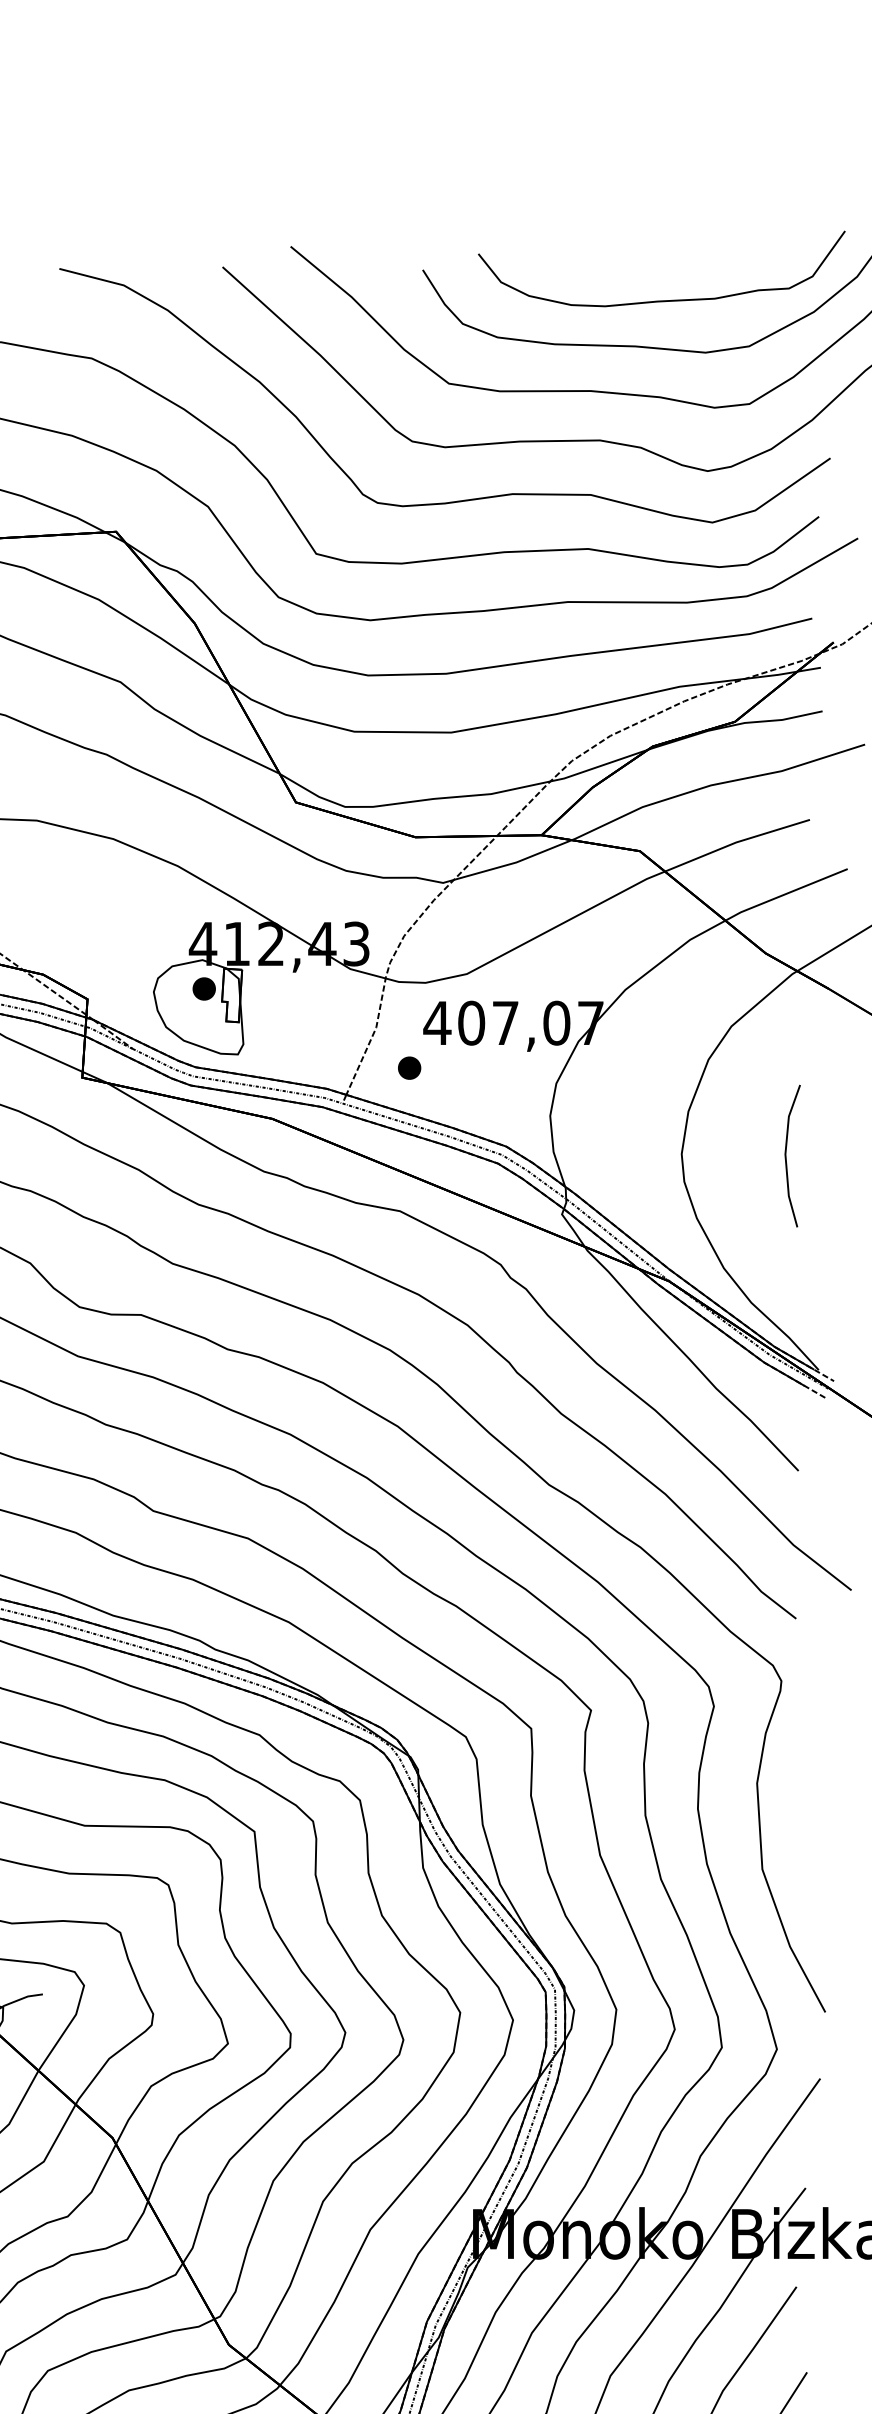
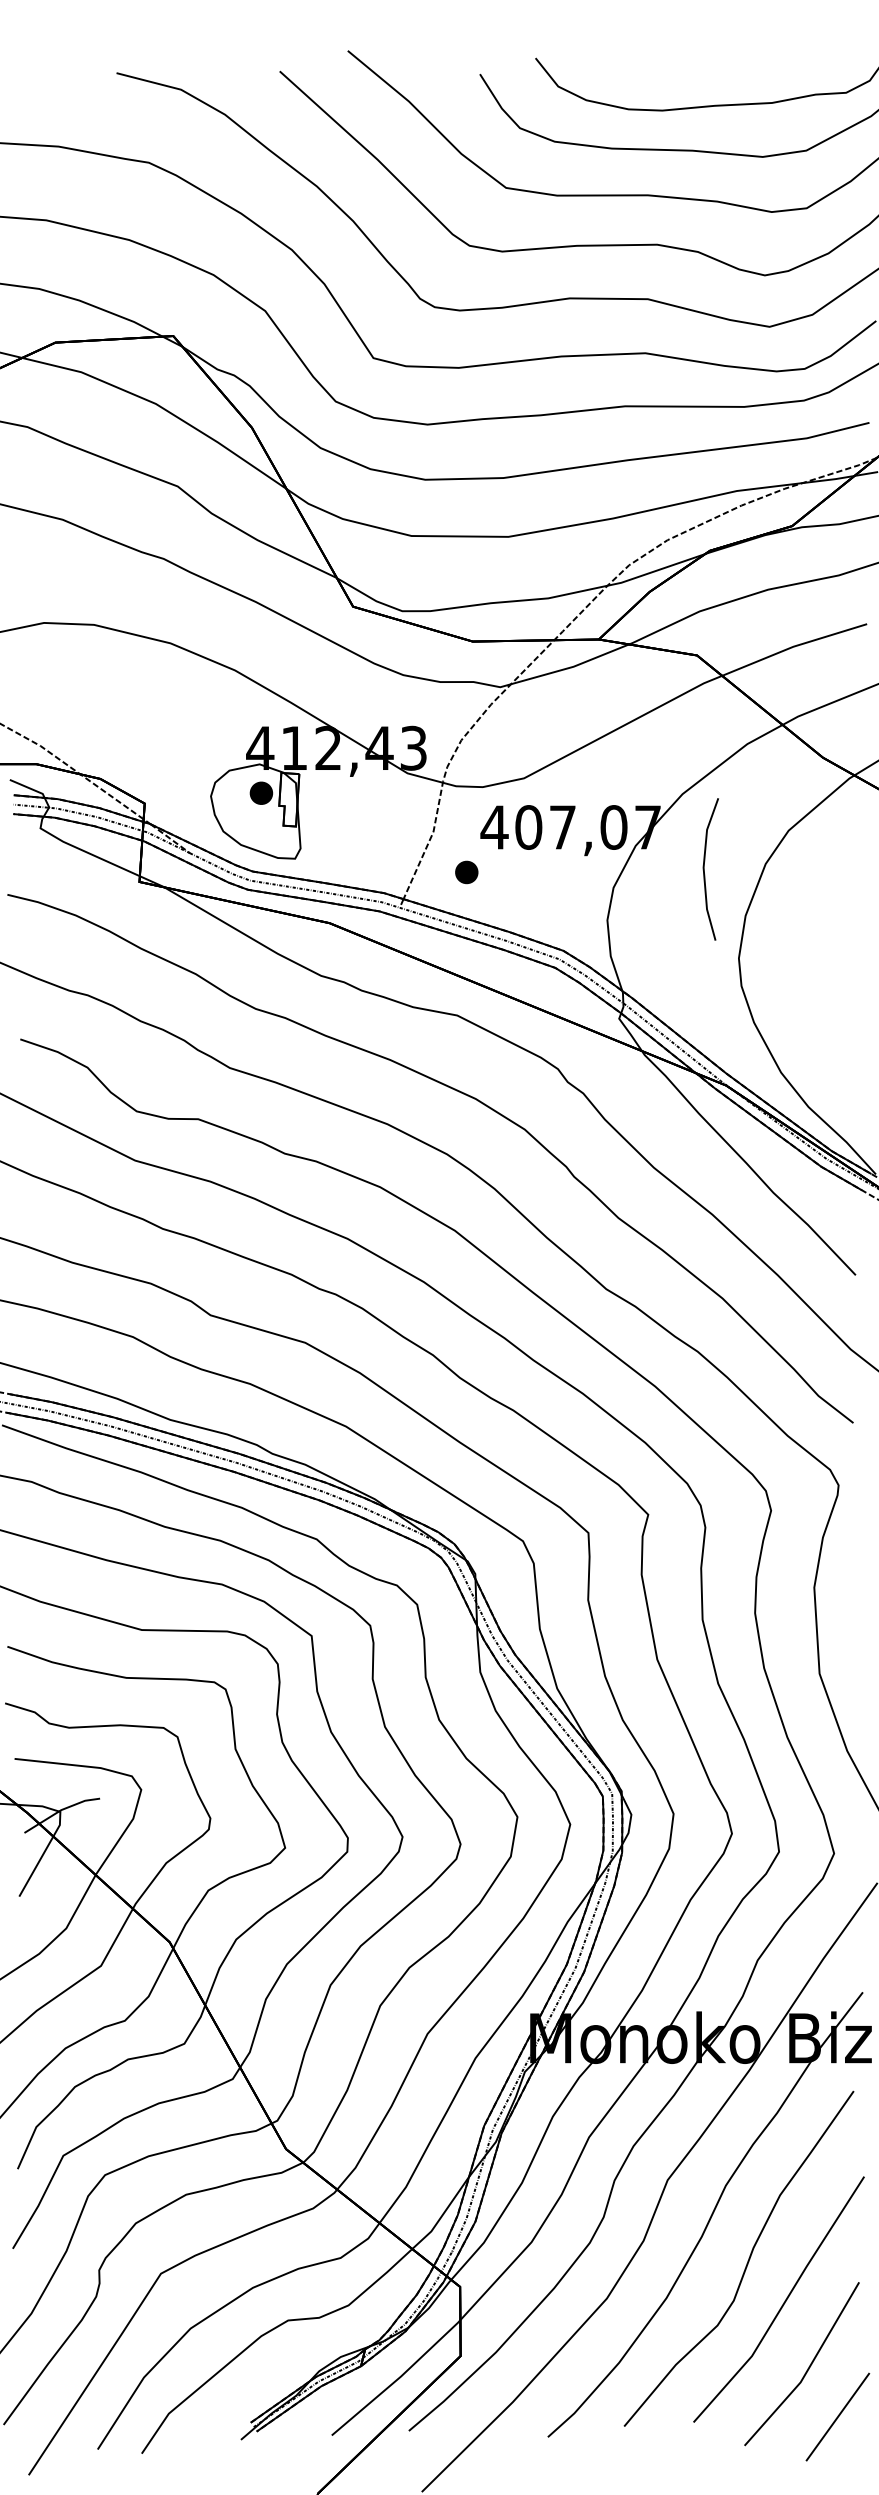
line: (786, 1156) -> (704, 869), moved

